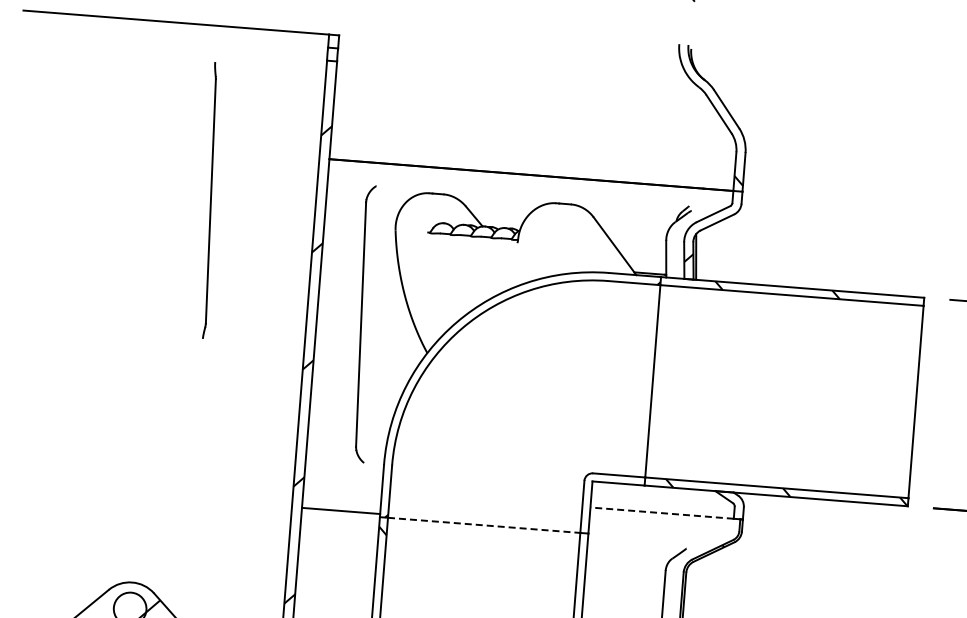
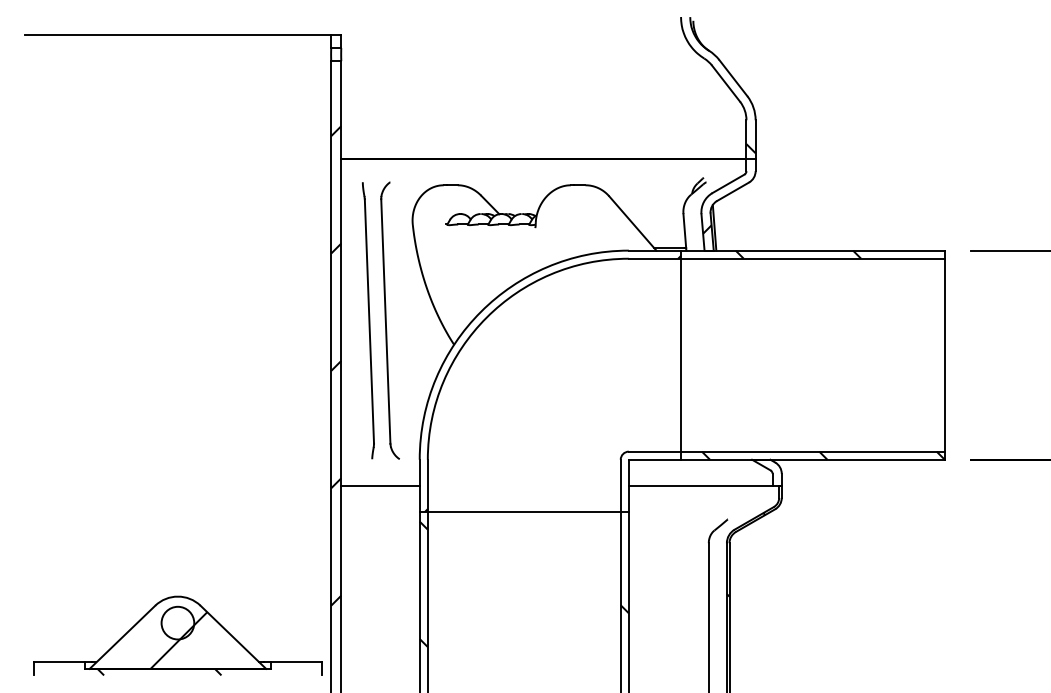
part: (210, 200) -> (368, 320), moved
line: (341, 510) -> (380, 485), moved
line: (661, 512) -> (700, 485), dashed -> solid
line: (484, 525) -> (524, 512), dashed -> solid

